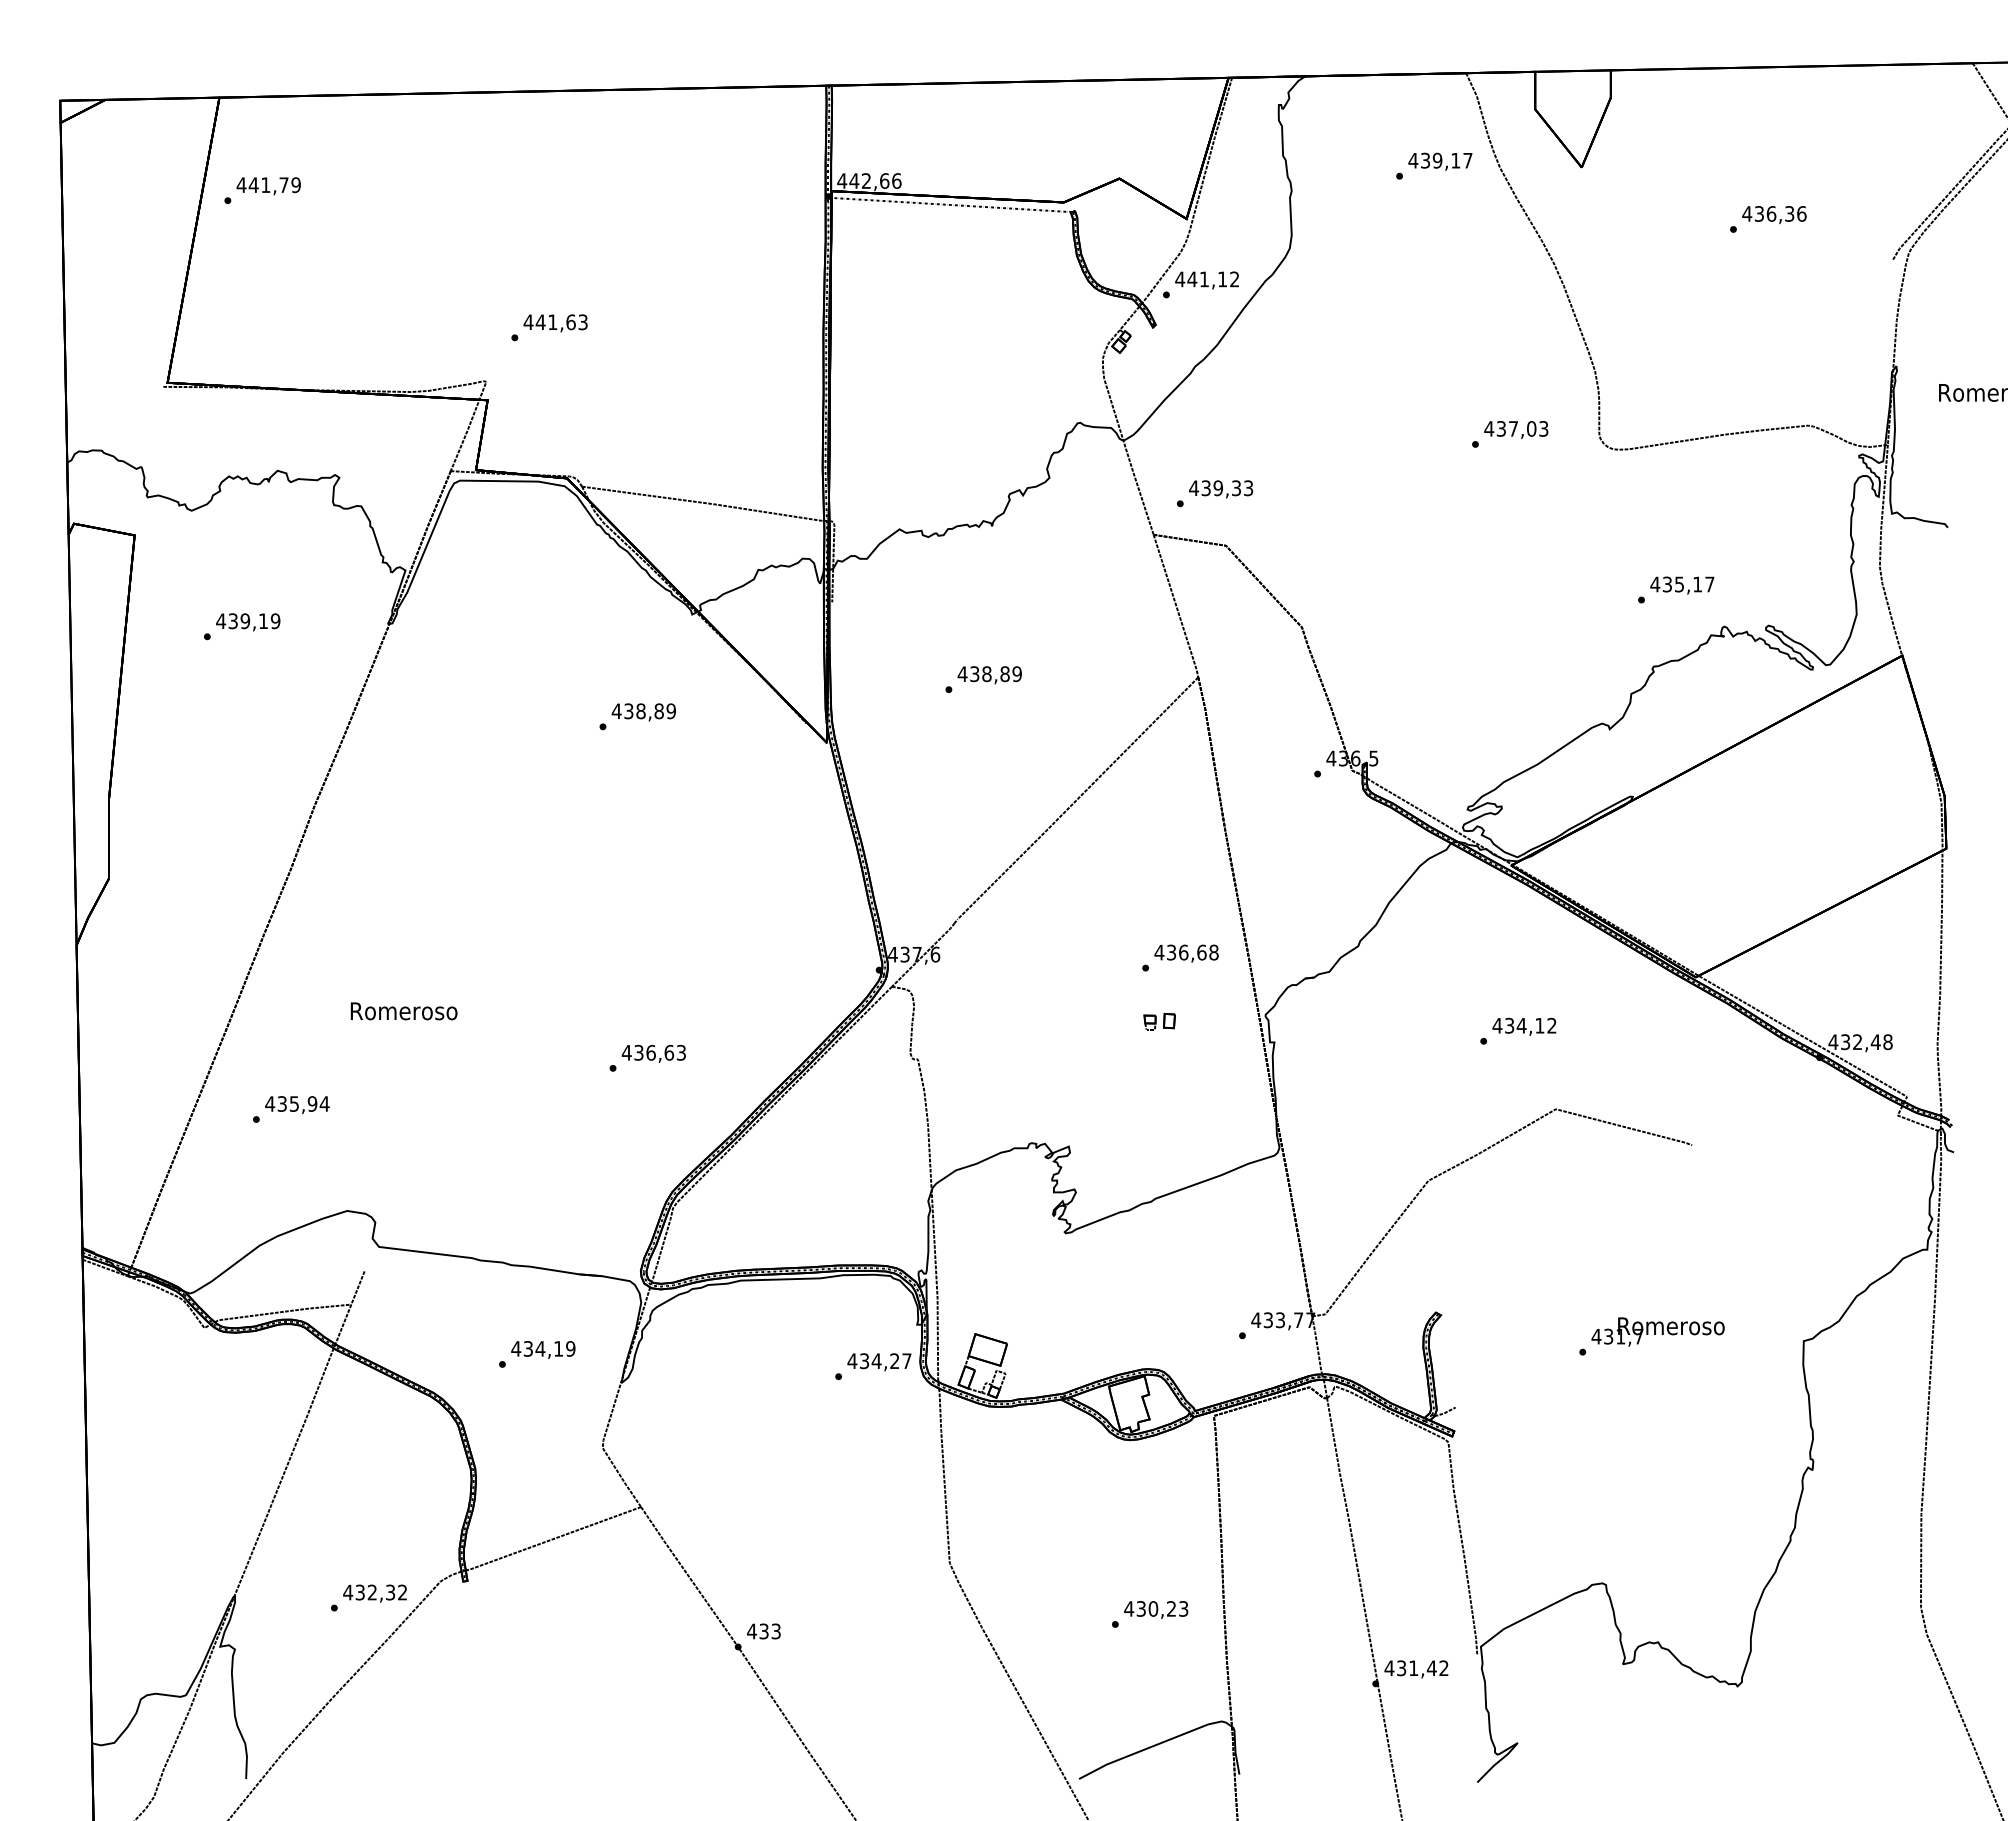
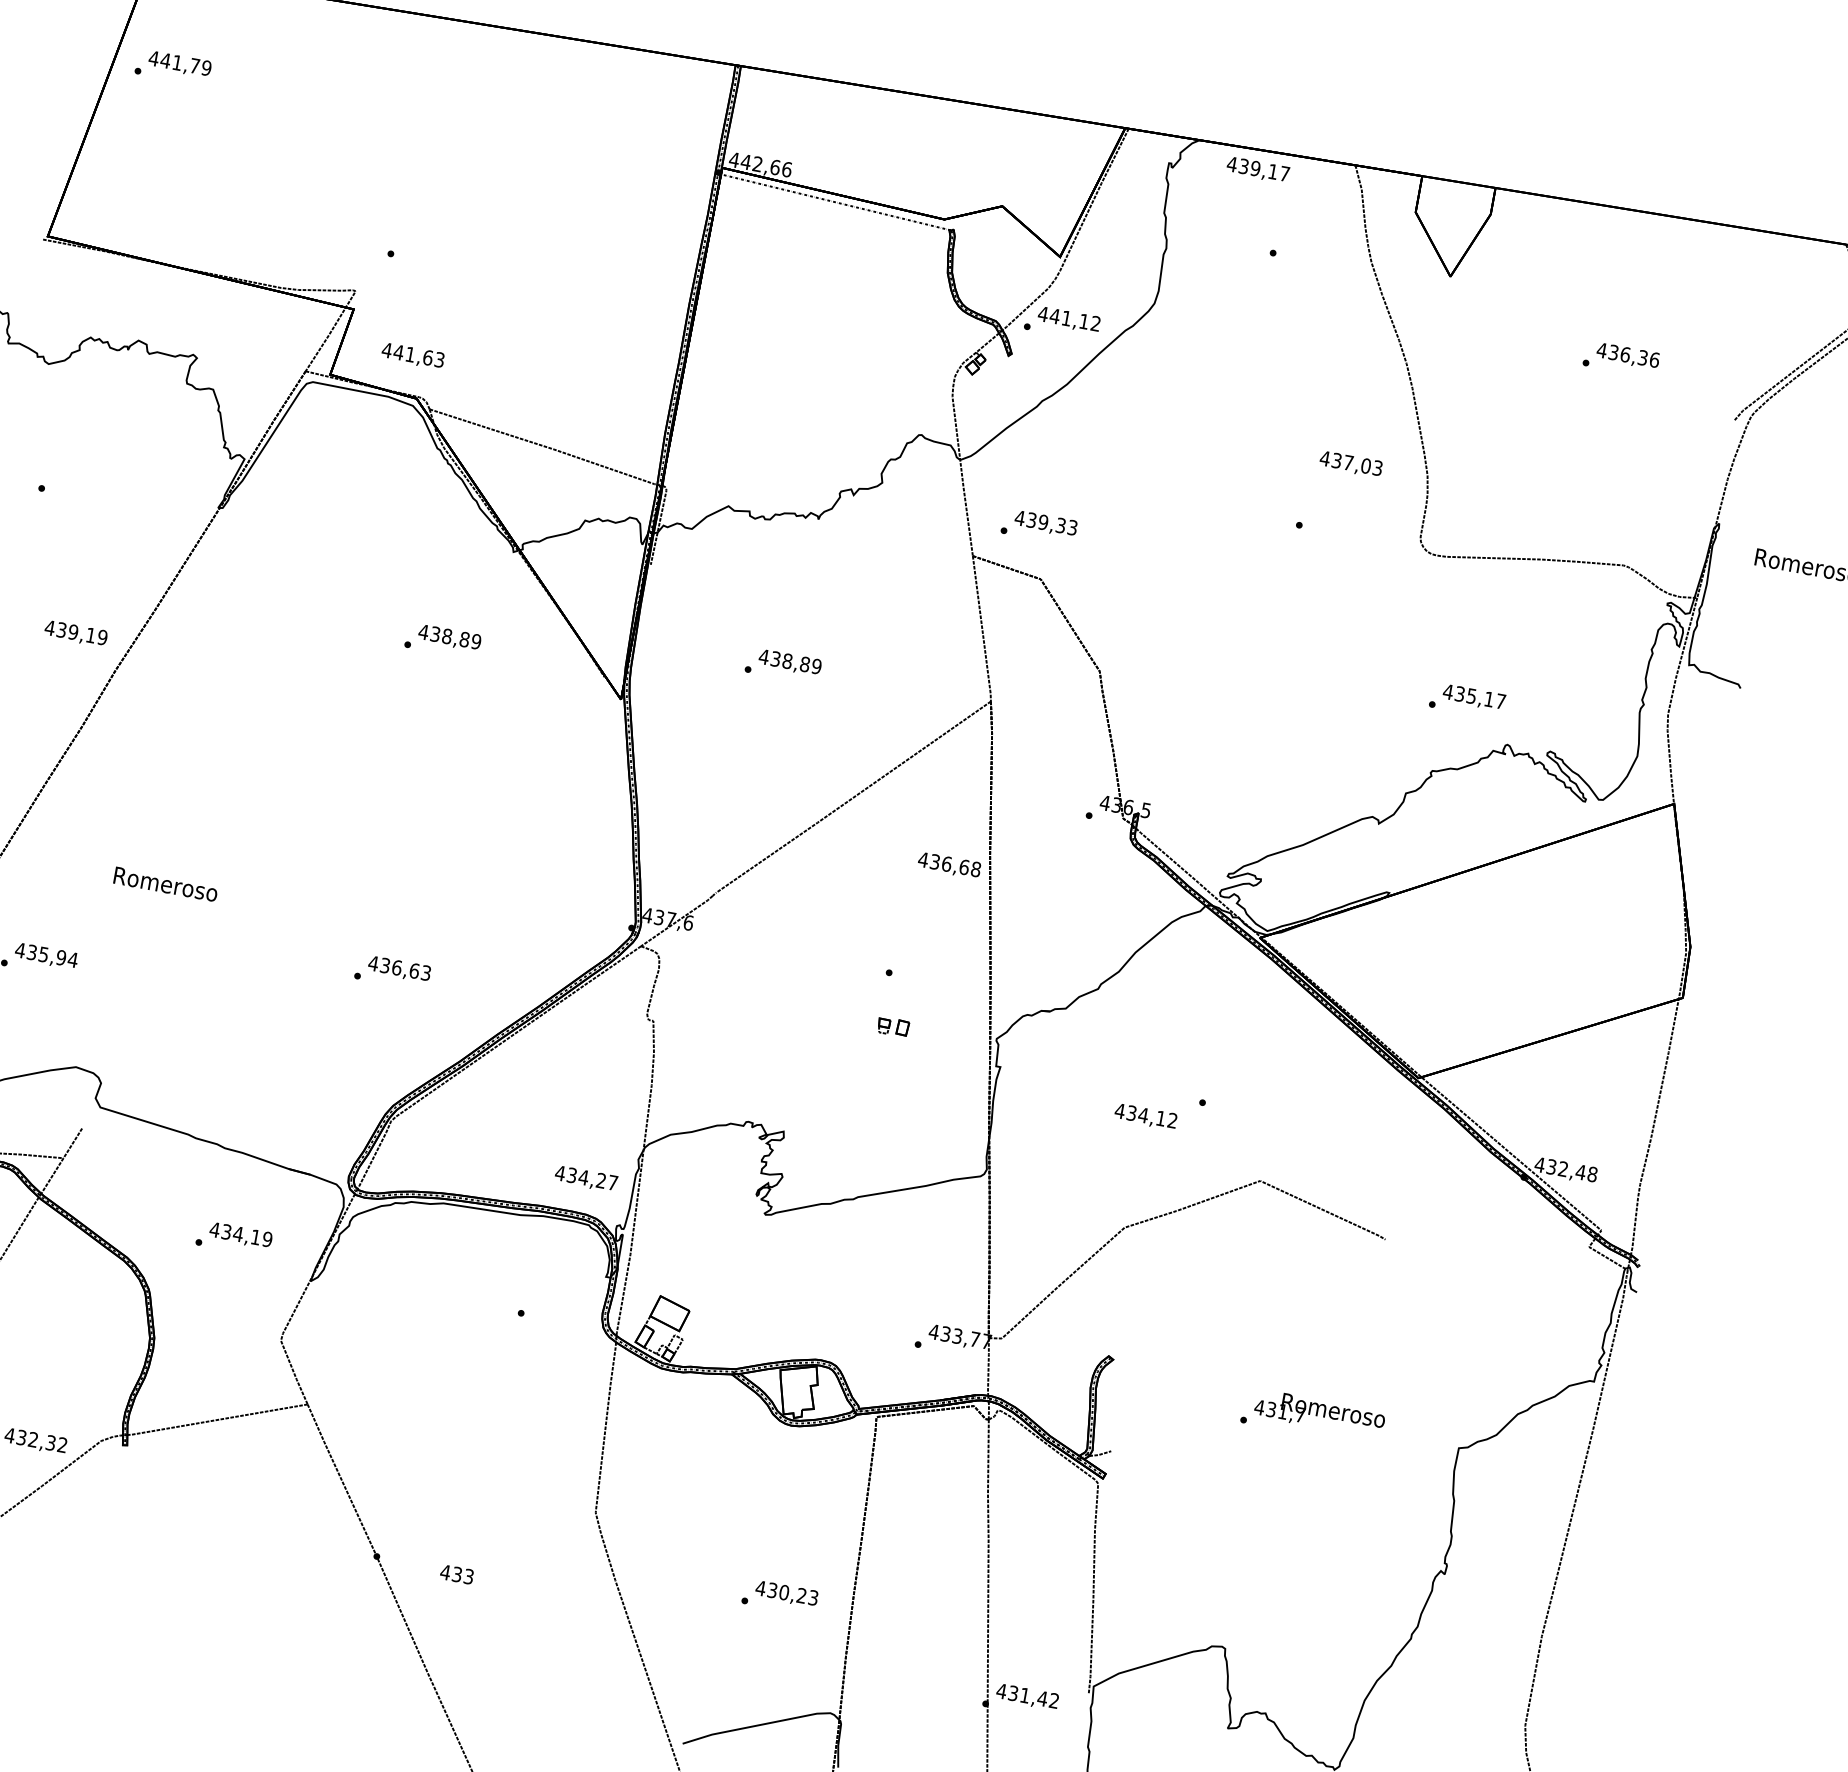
text: (1440, 161) -> (1258, 169), moved
text: (555, 323) -> (412, 356), moved
text: (1516, 429) -> (1351, 463), moved
text: (248, 622) -> (76, 634), moved
text: (1186, 953) -> (949, 865), moved
text: (1524, 1026) -> (1146, 1116), moved
text: (879, 1362) -> (586, 1179), moved
text: (763, 1631) -> (456, 1574), moved

